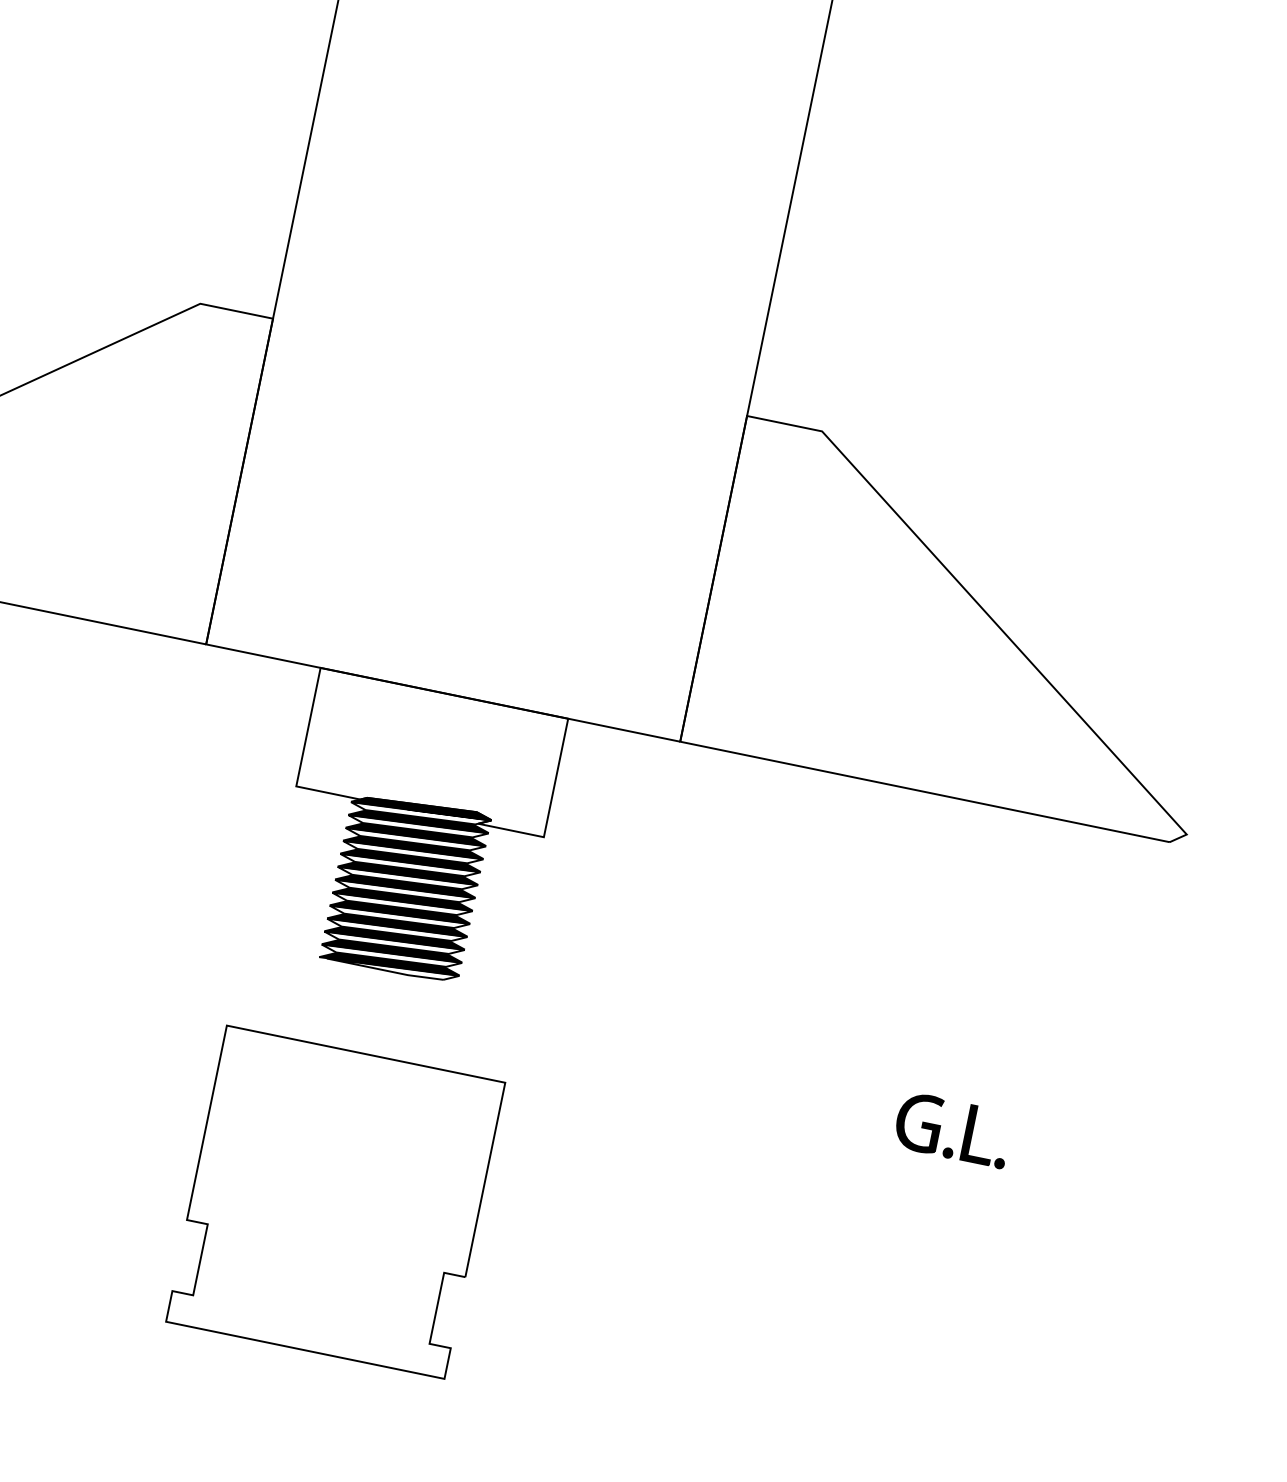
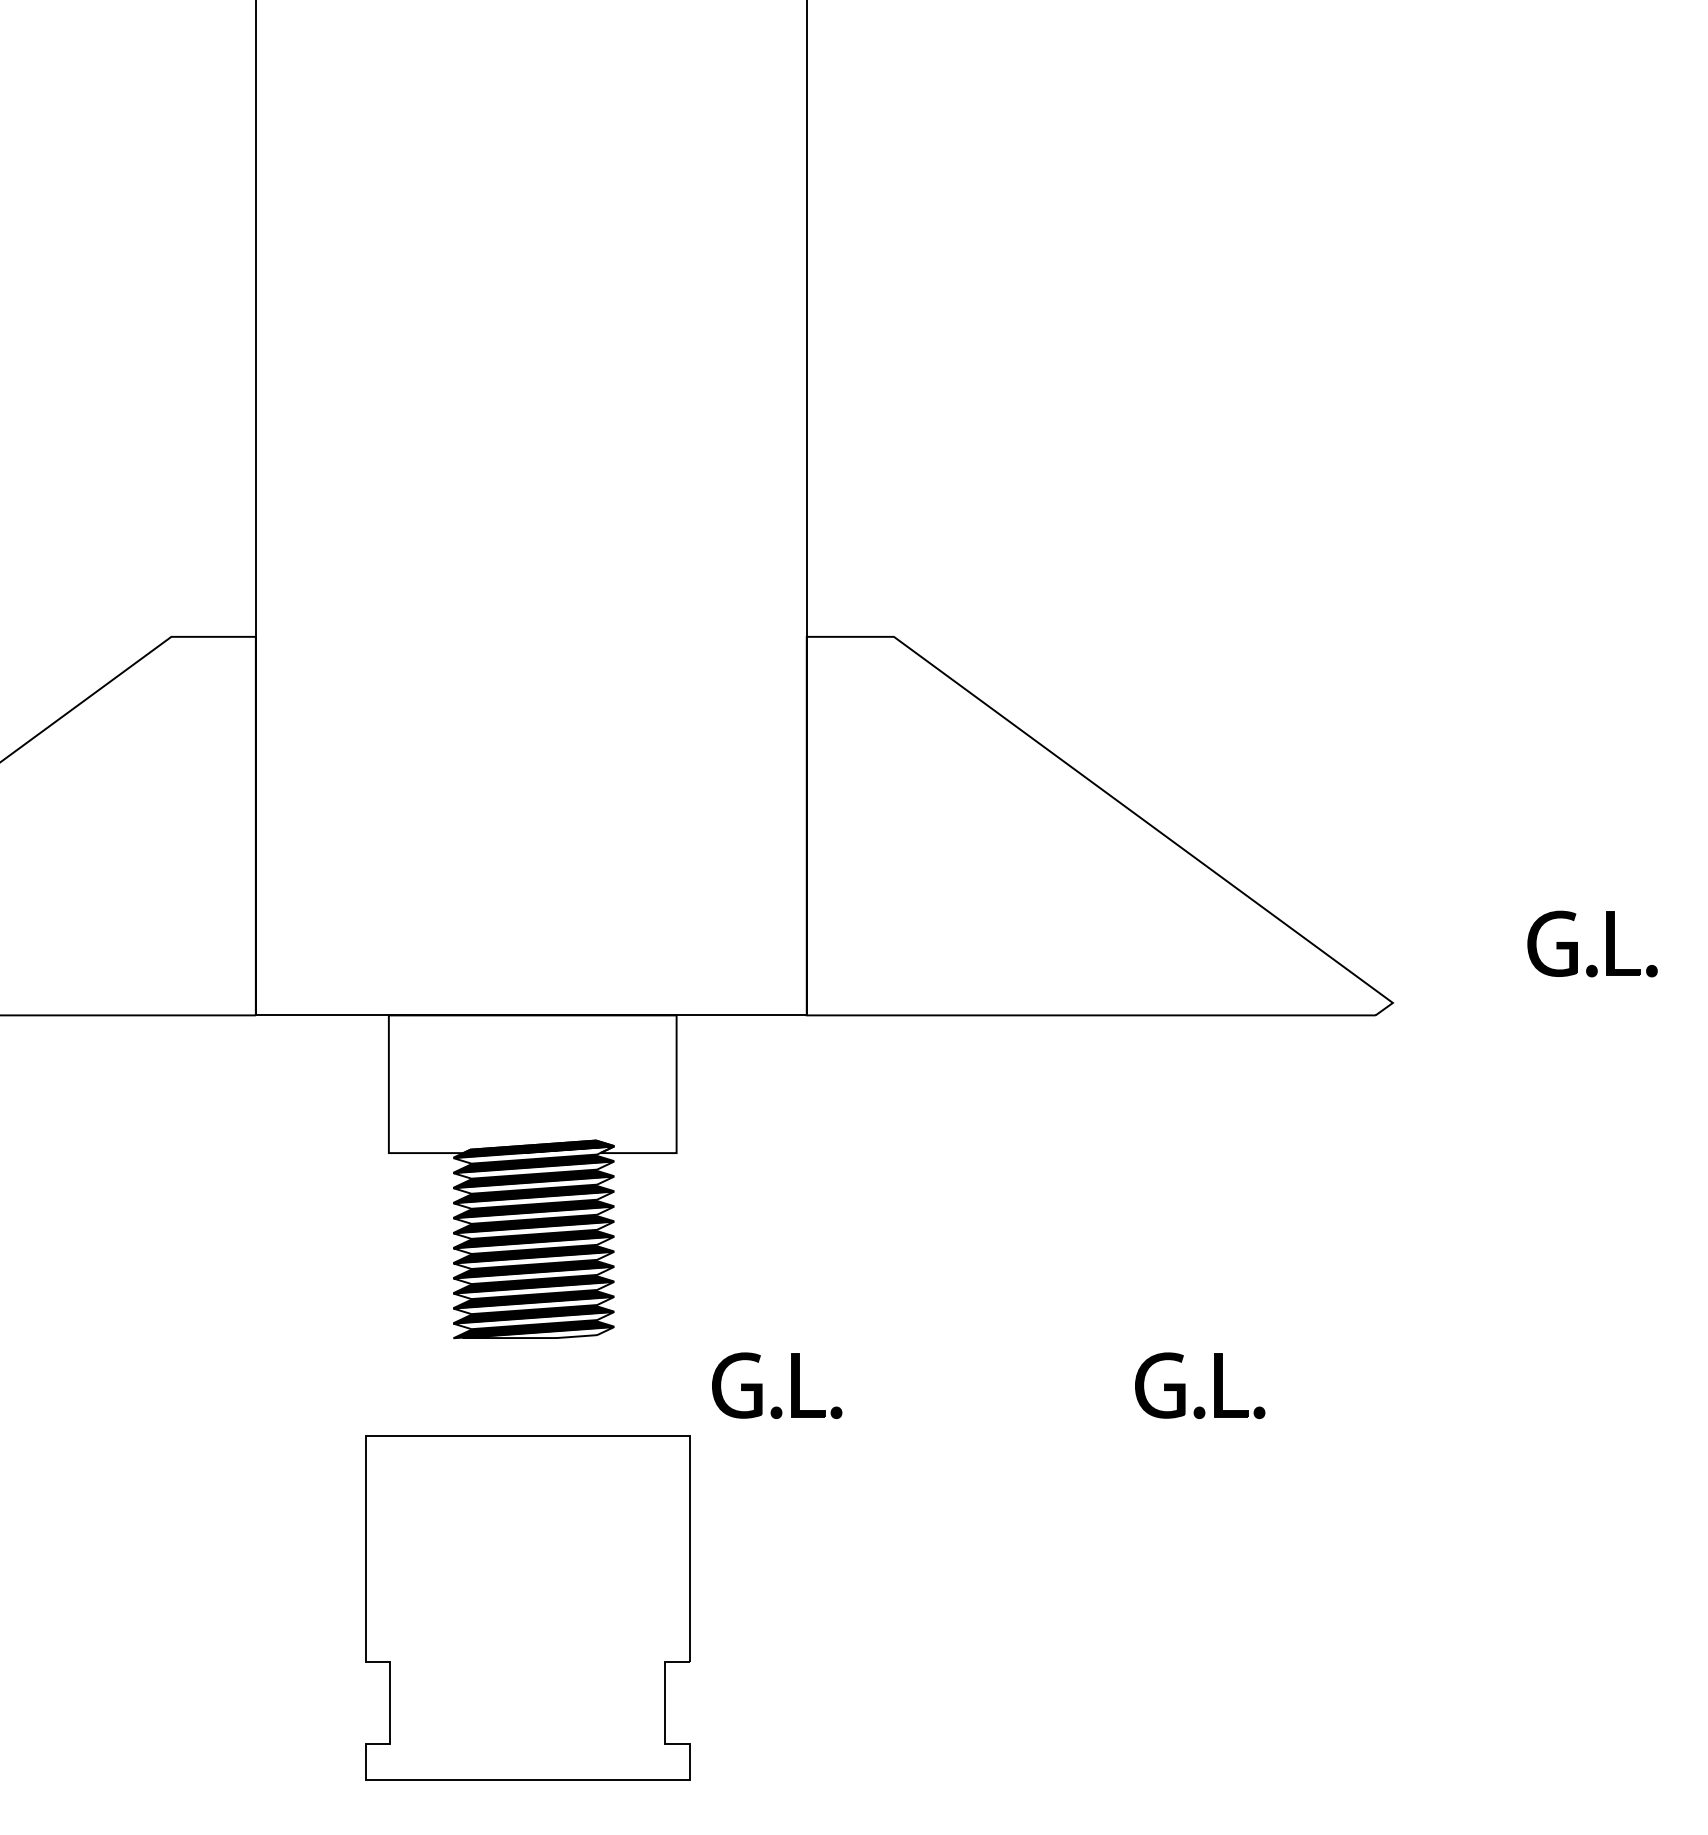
part: (601, 1057) -> (791, 1385), added

